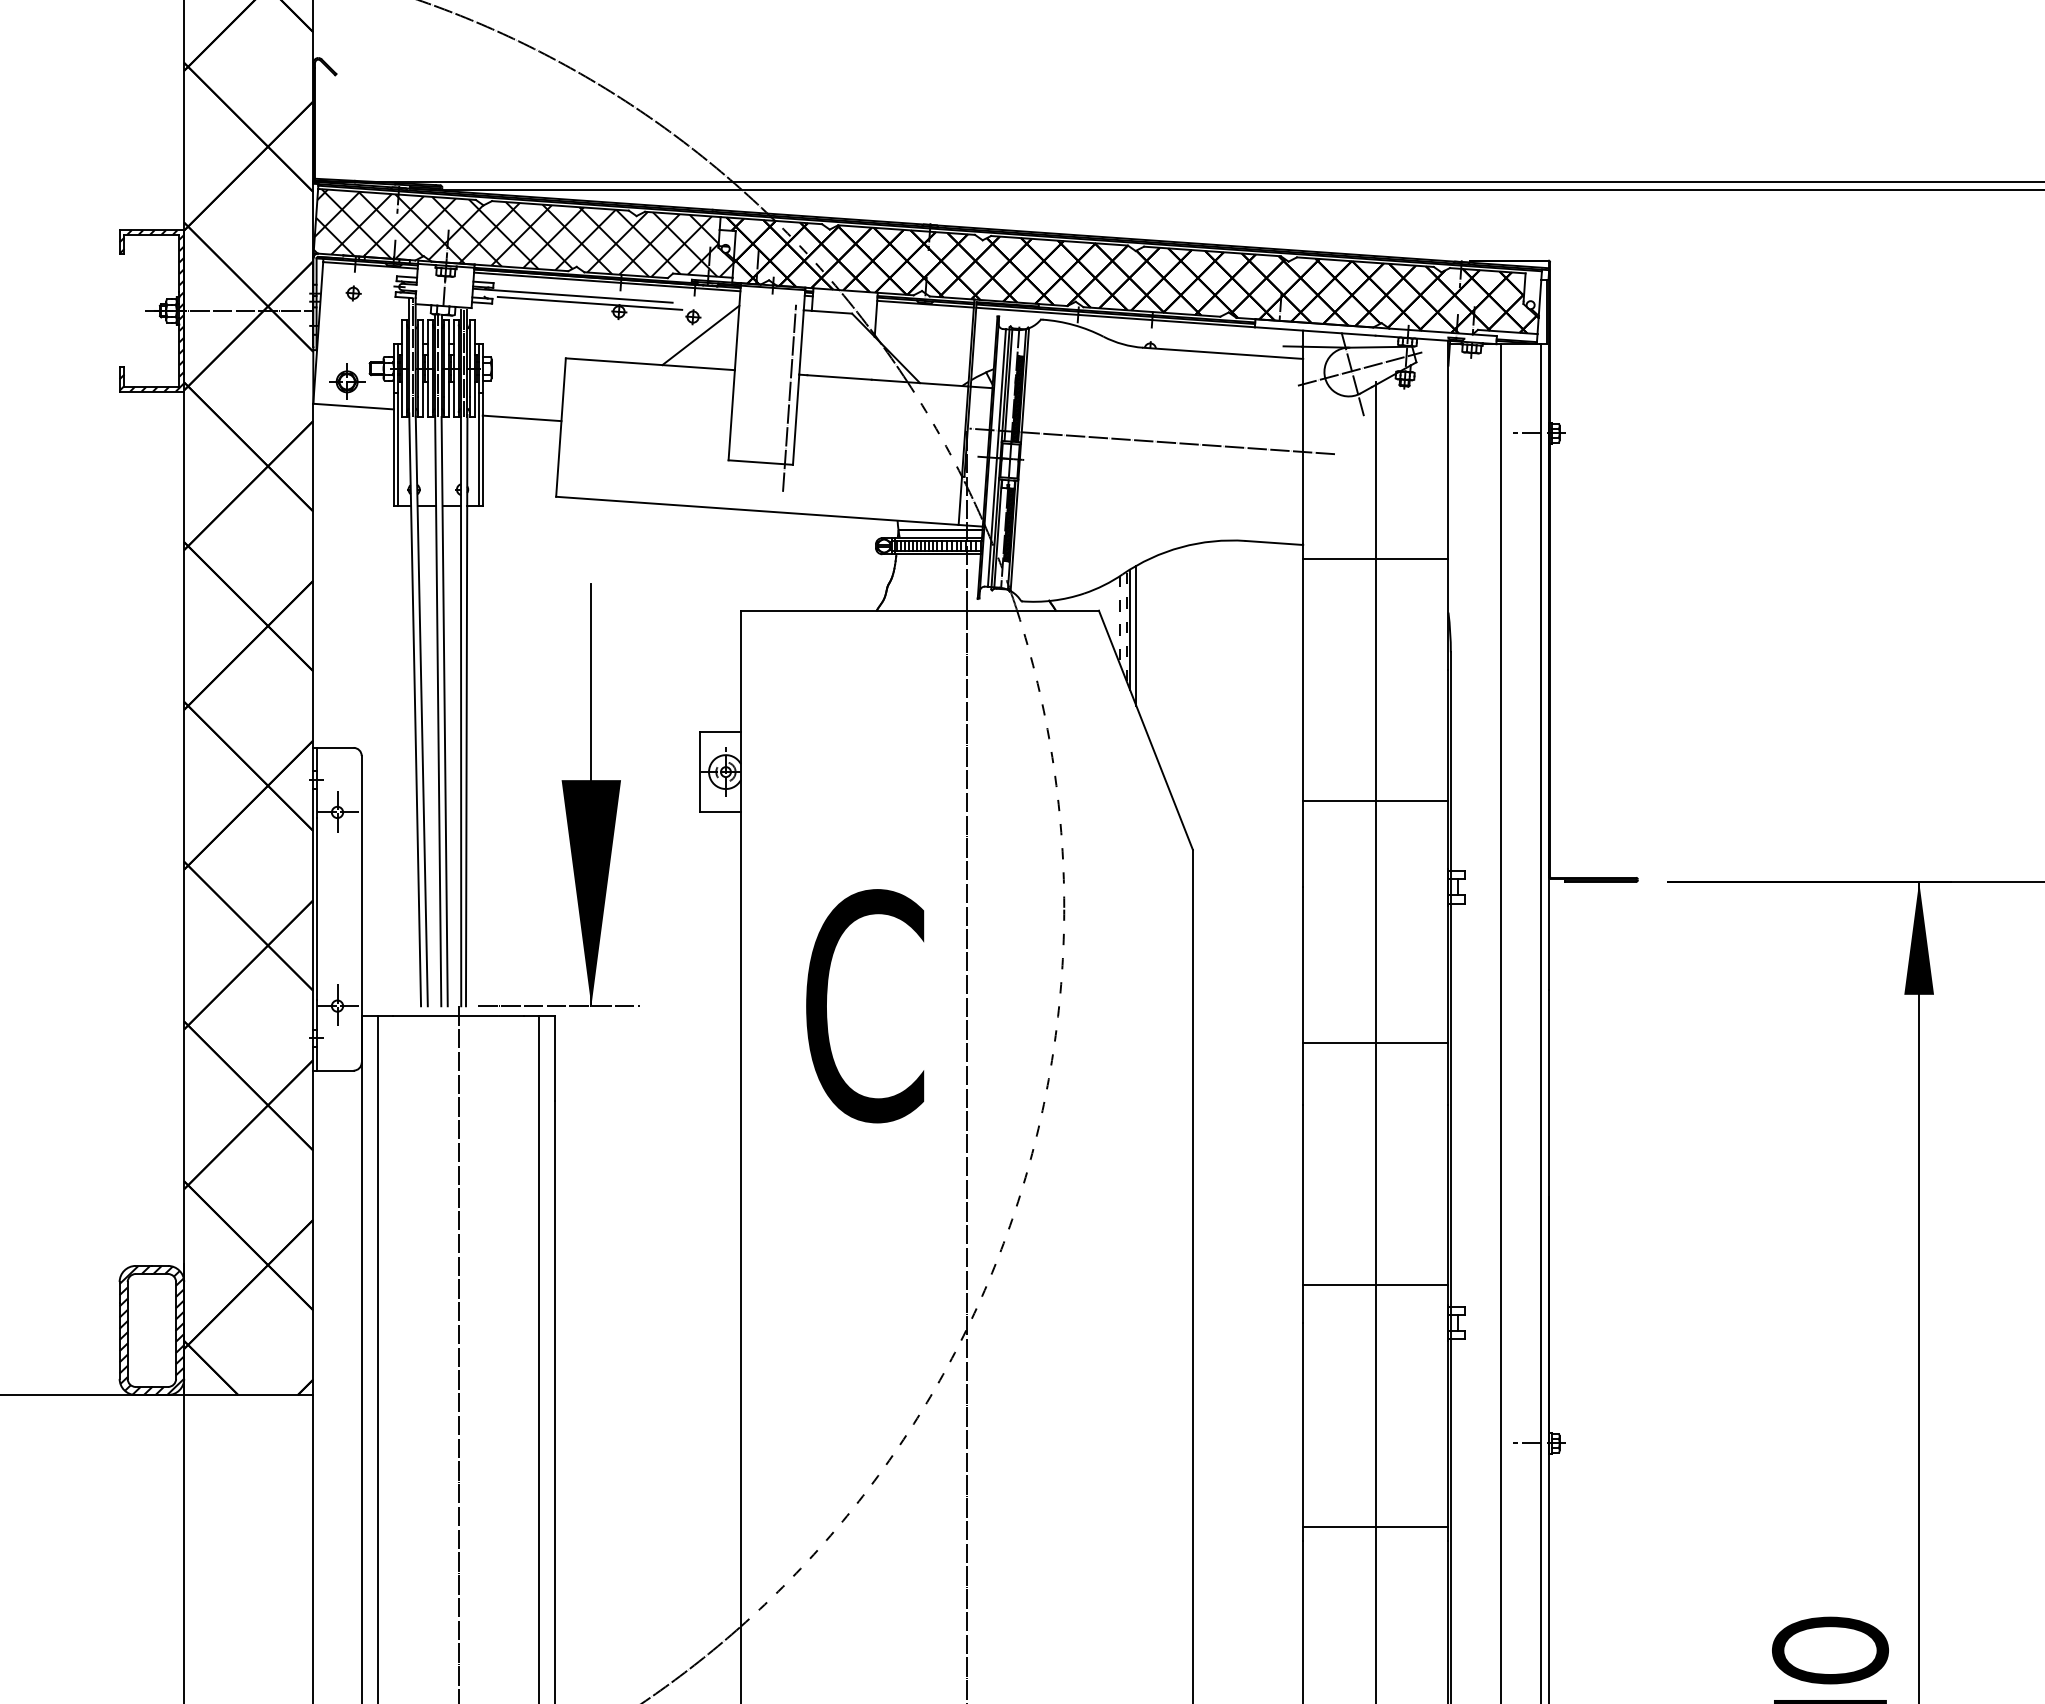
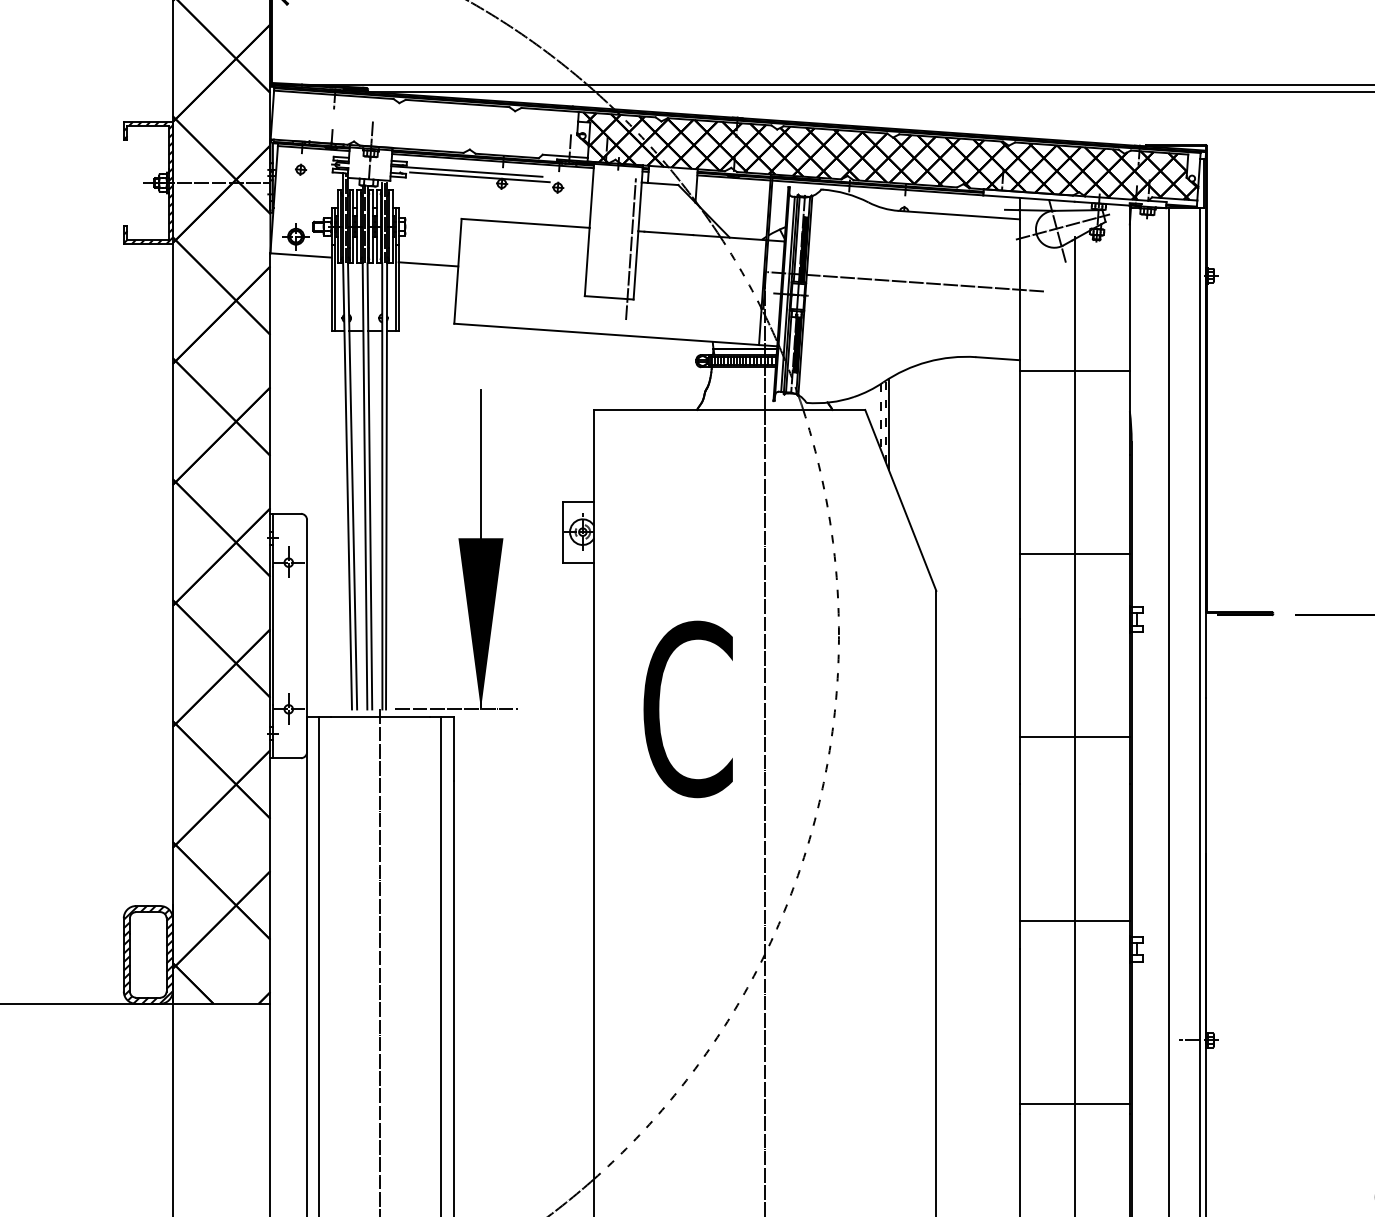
hatch: (523, 232) -> (429, 123), removed
line: (700, 335) -> (563, 201), removed
line: (1526, 433) -> (1188, 275), removed
line: (1136, 635) -> (893, 428), removed

